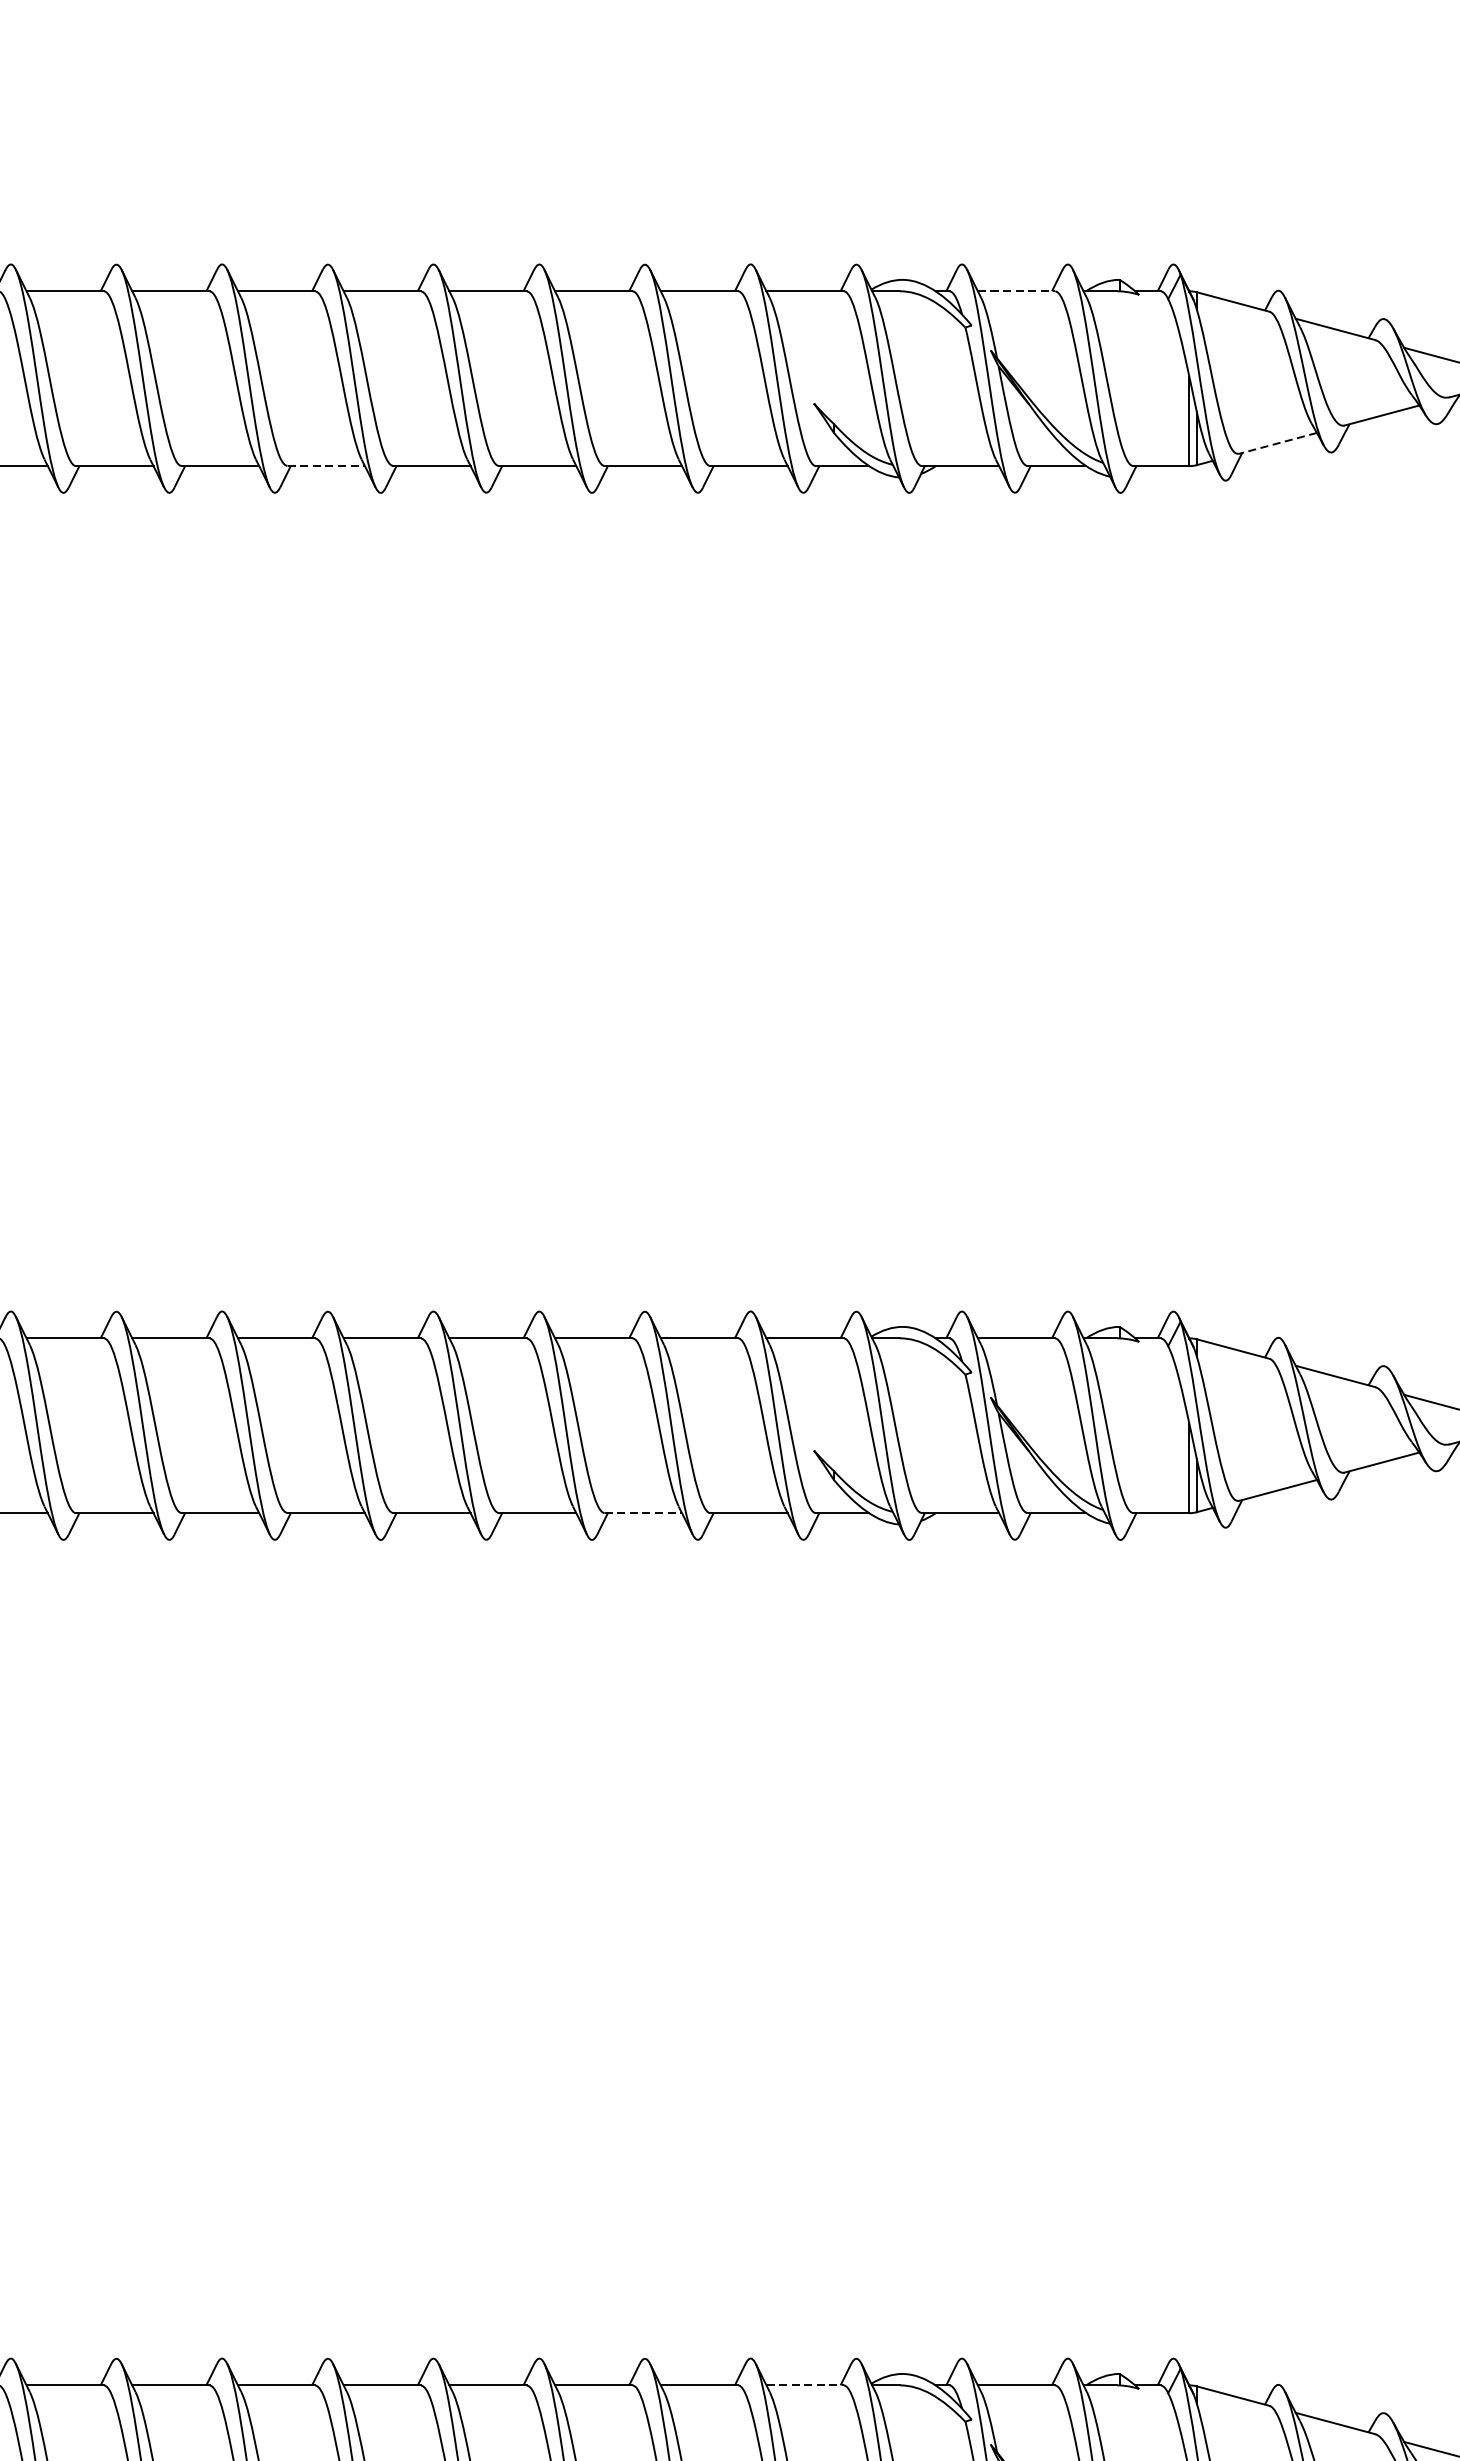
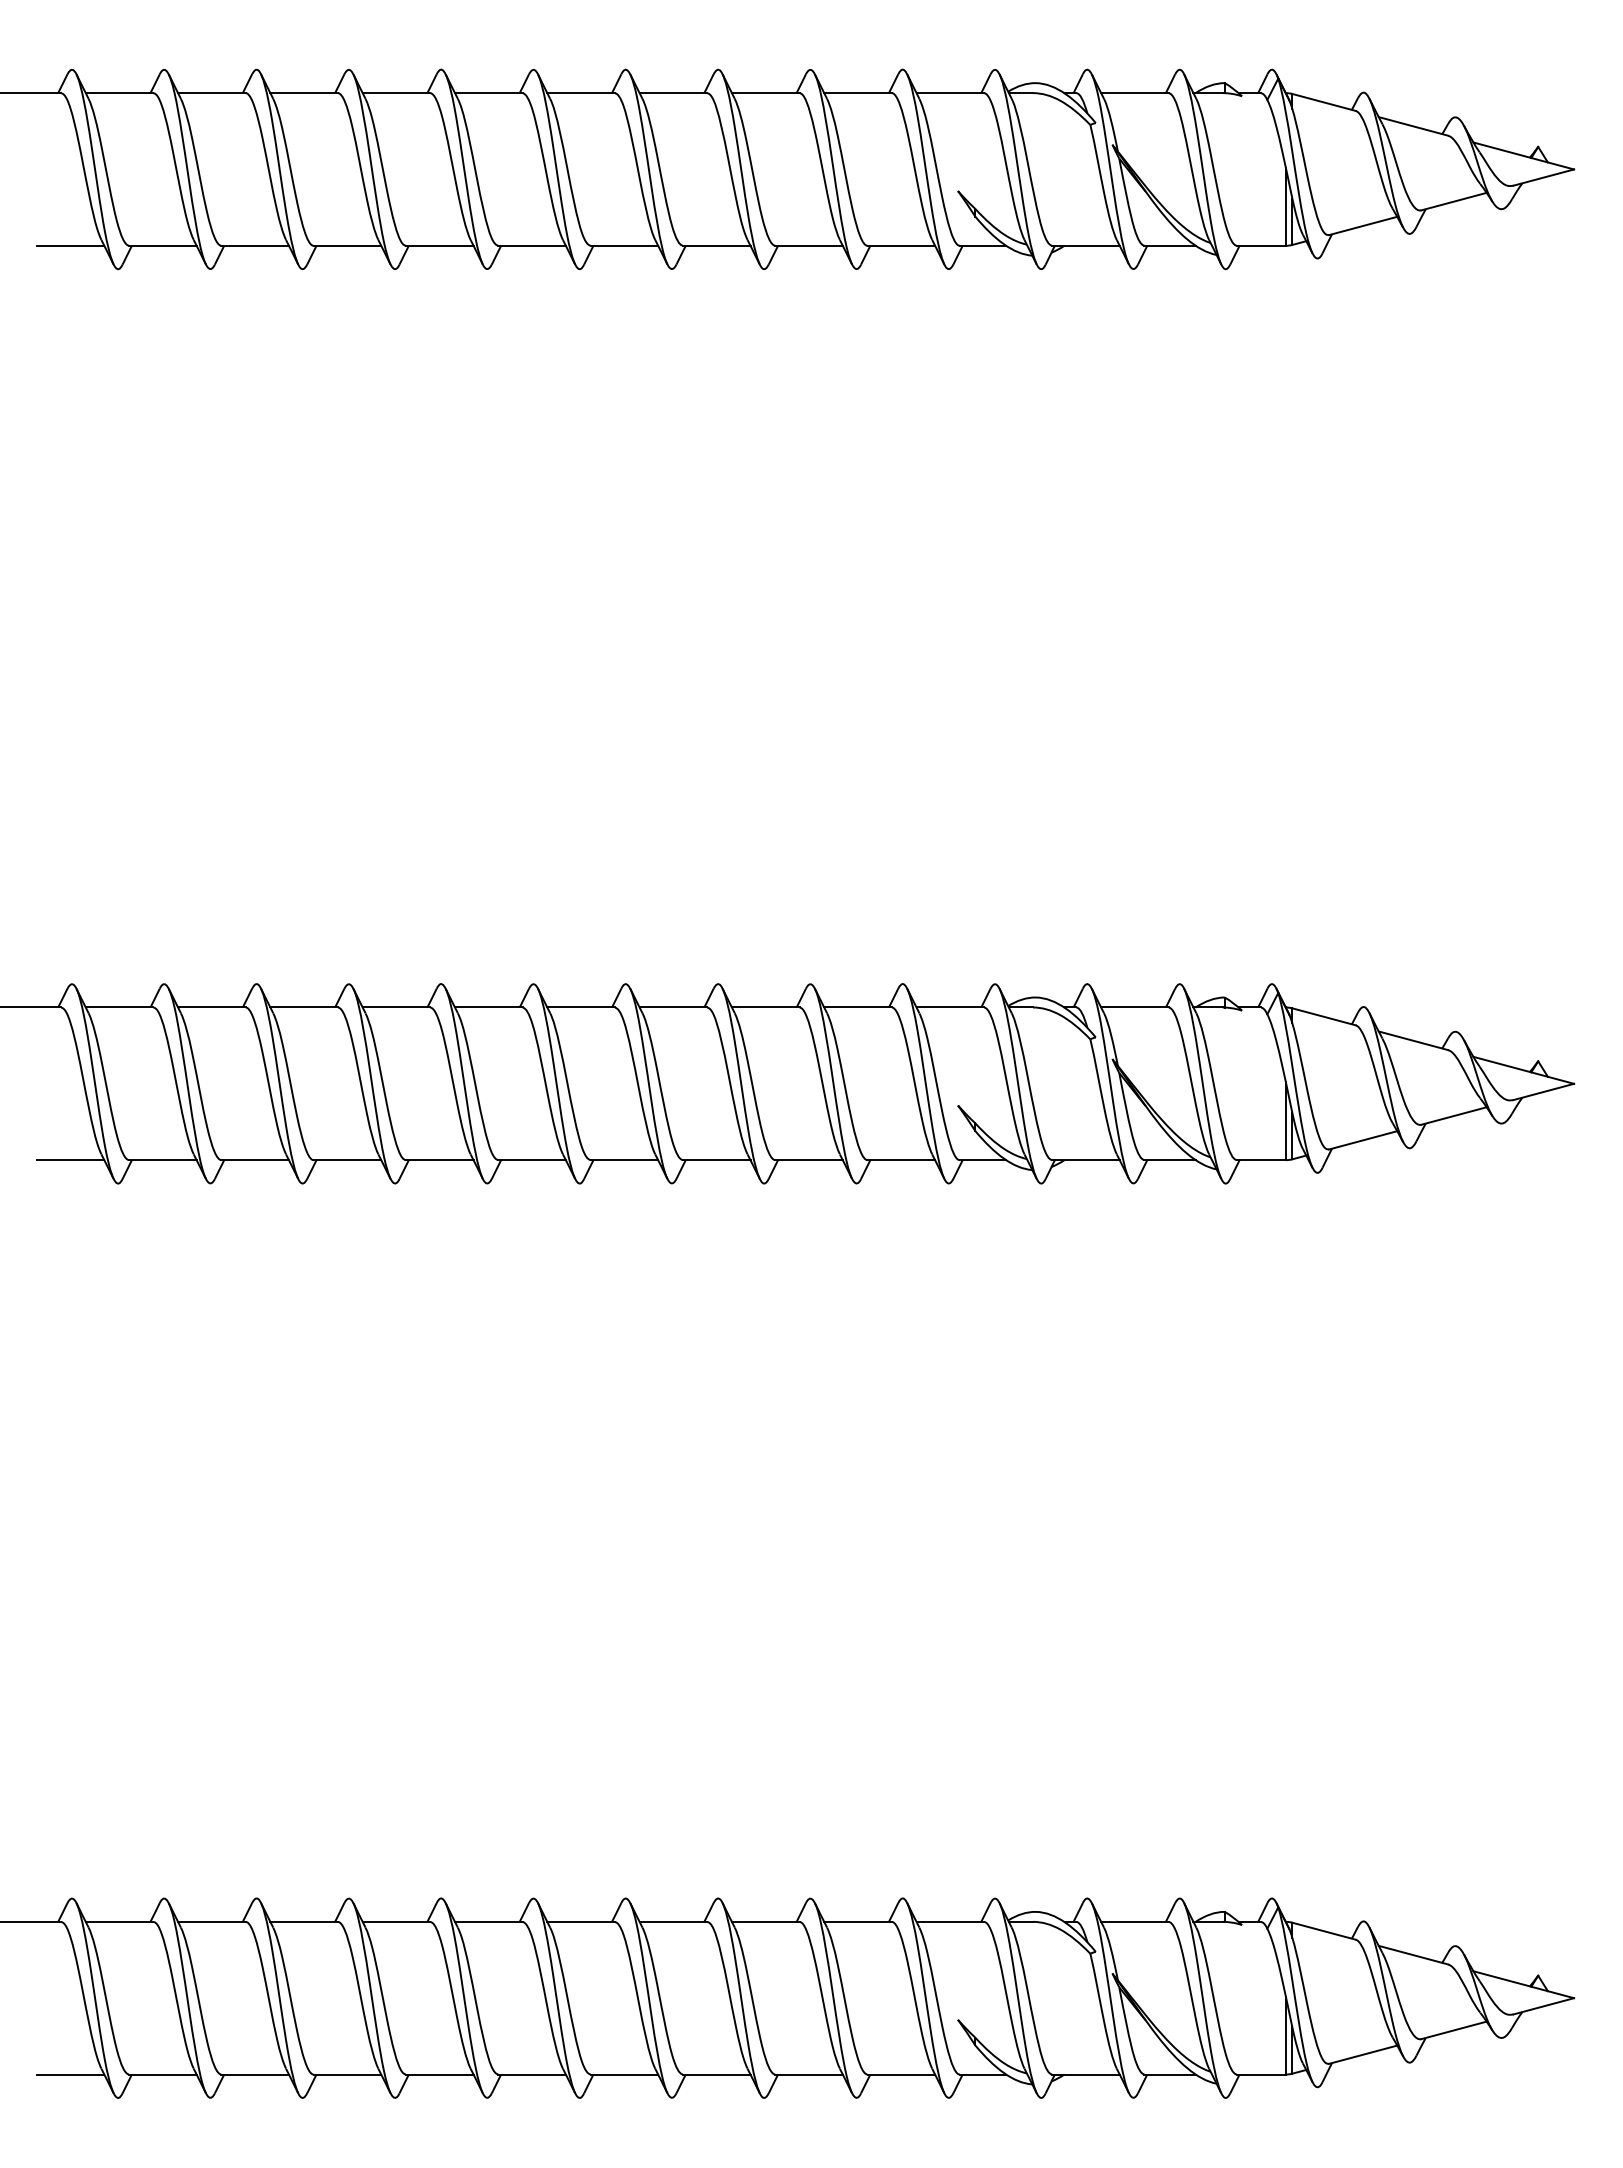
line: (1016, 291) -> (1134, 93), dashed -> solid
line: (1277, 444) -> (1362, 226), dashed -> solid
line: (326, 465) -> (532, 245), dashed -> solid
line: (643, 1513) -> (809, 1160), dashed -> solid
line: (805, 2384) -> (950, 1921), dashed -> solid

